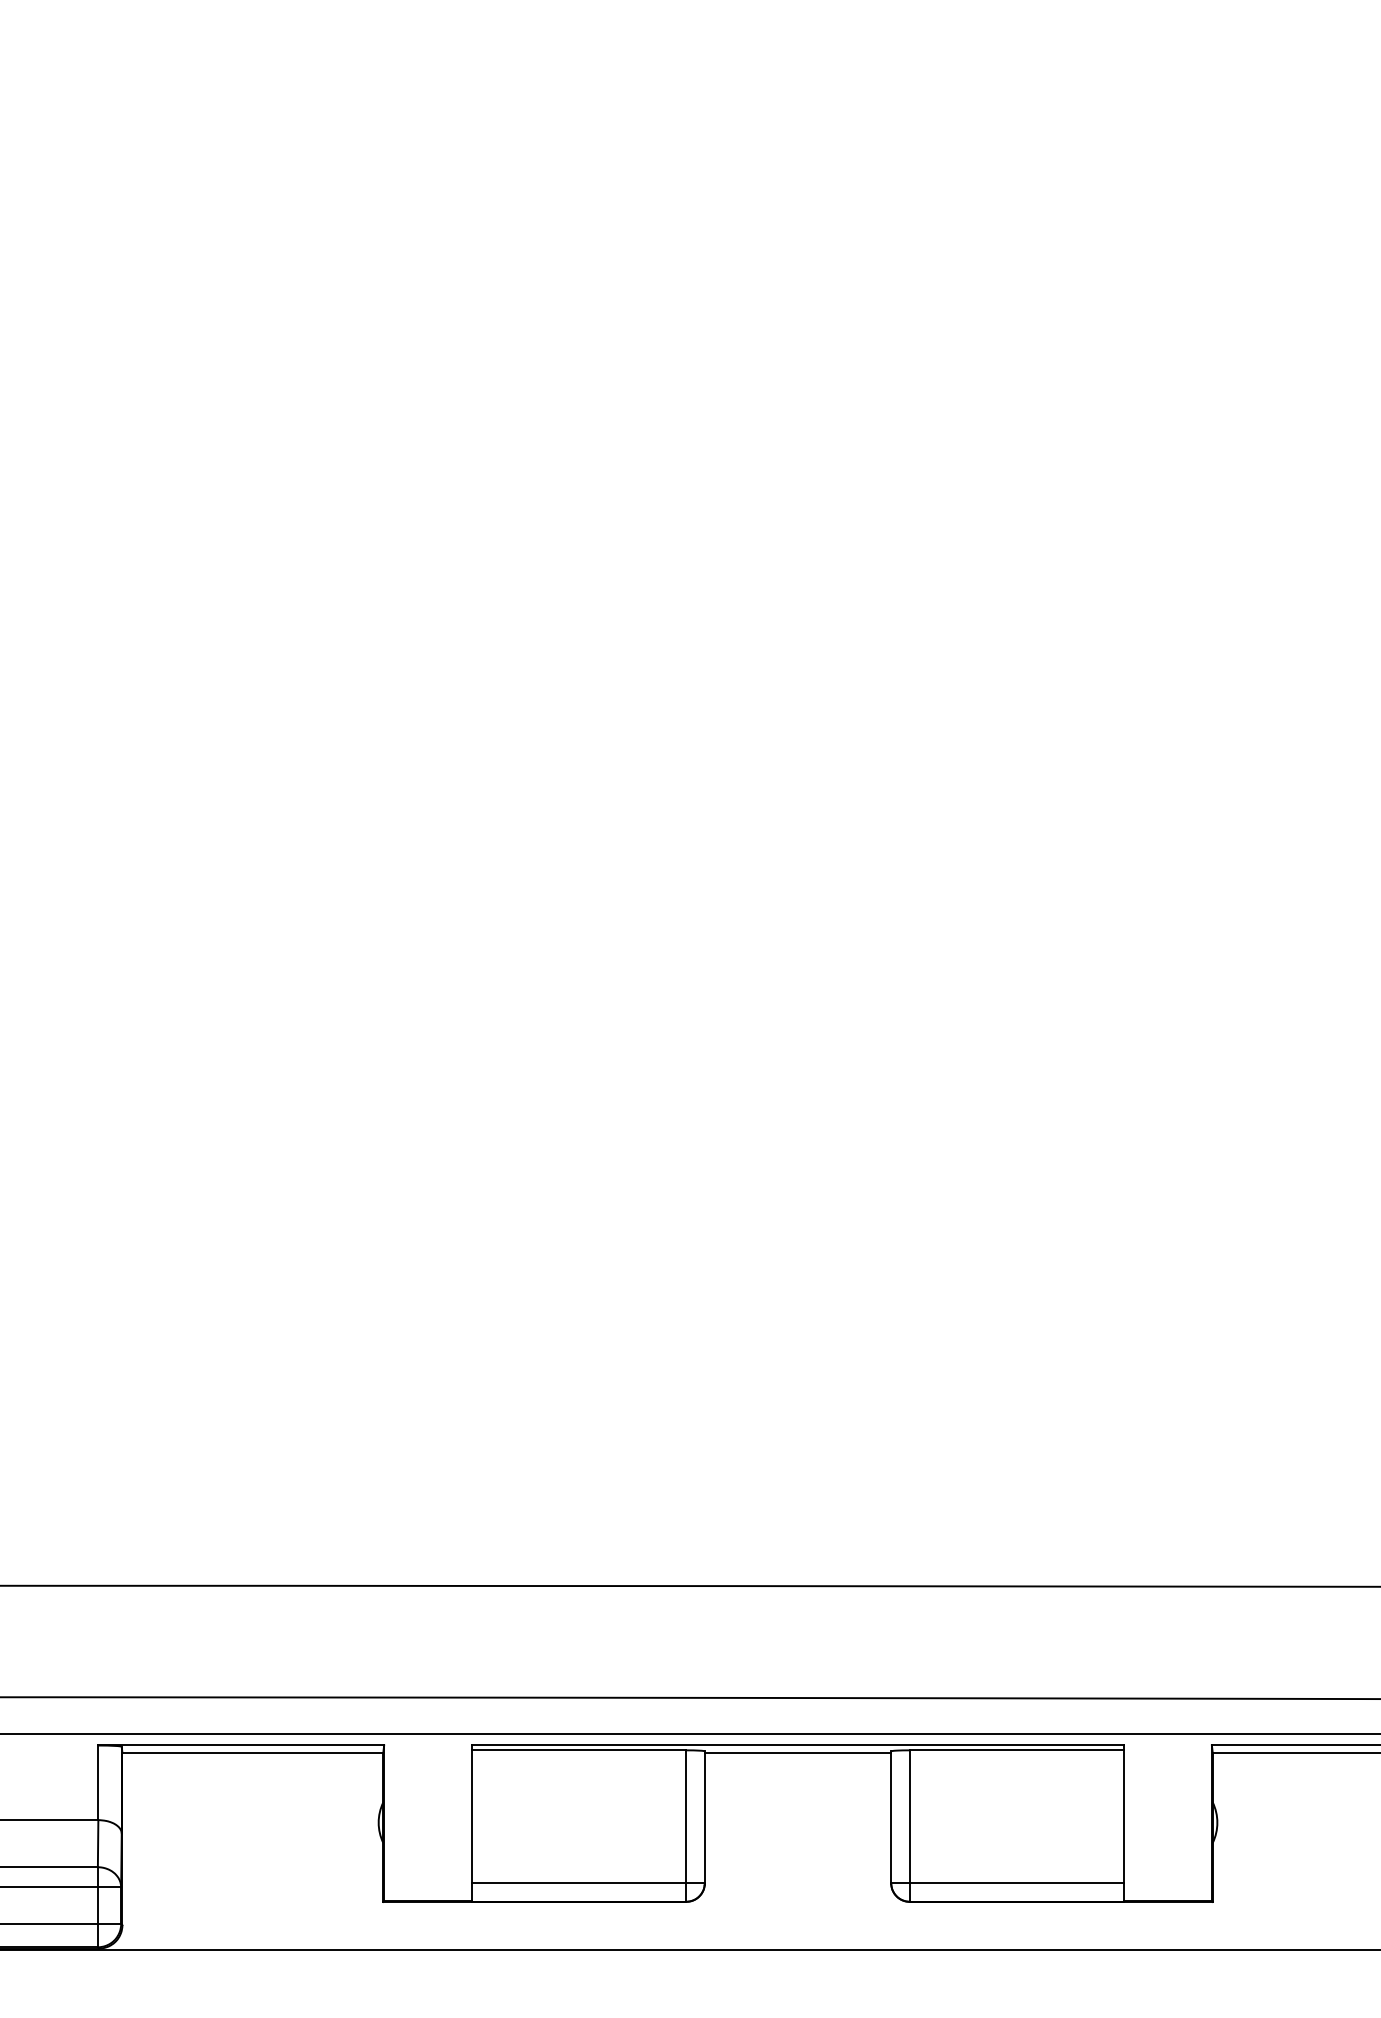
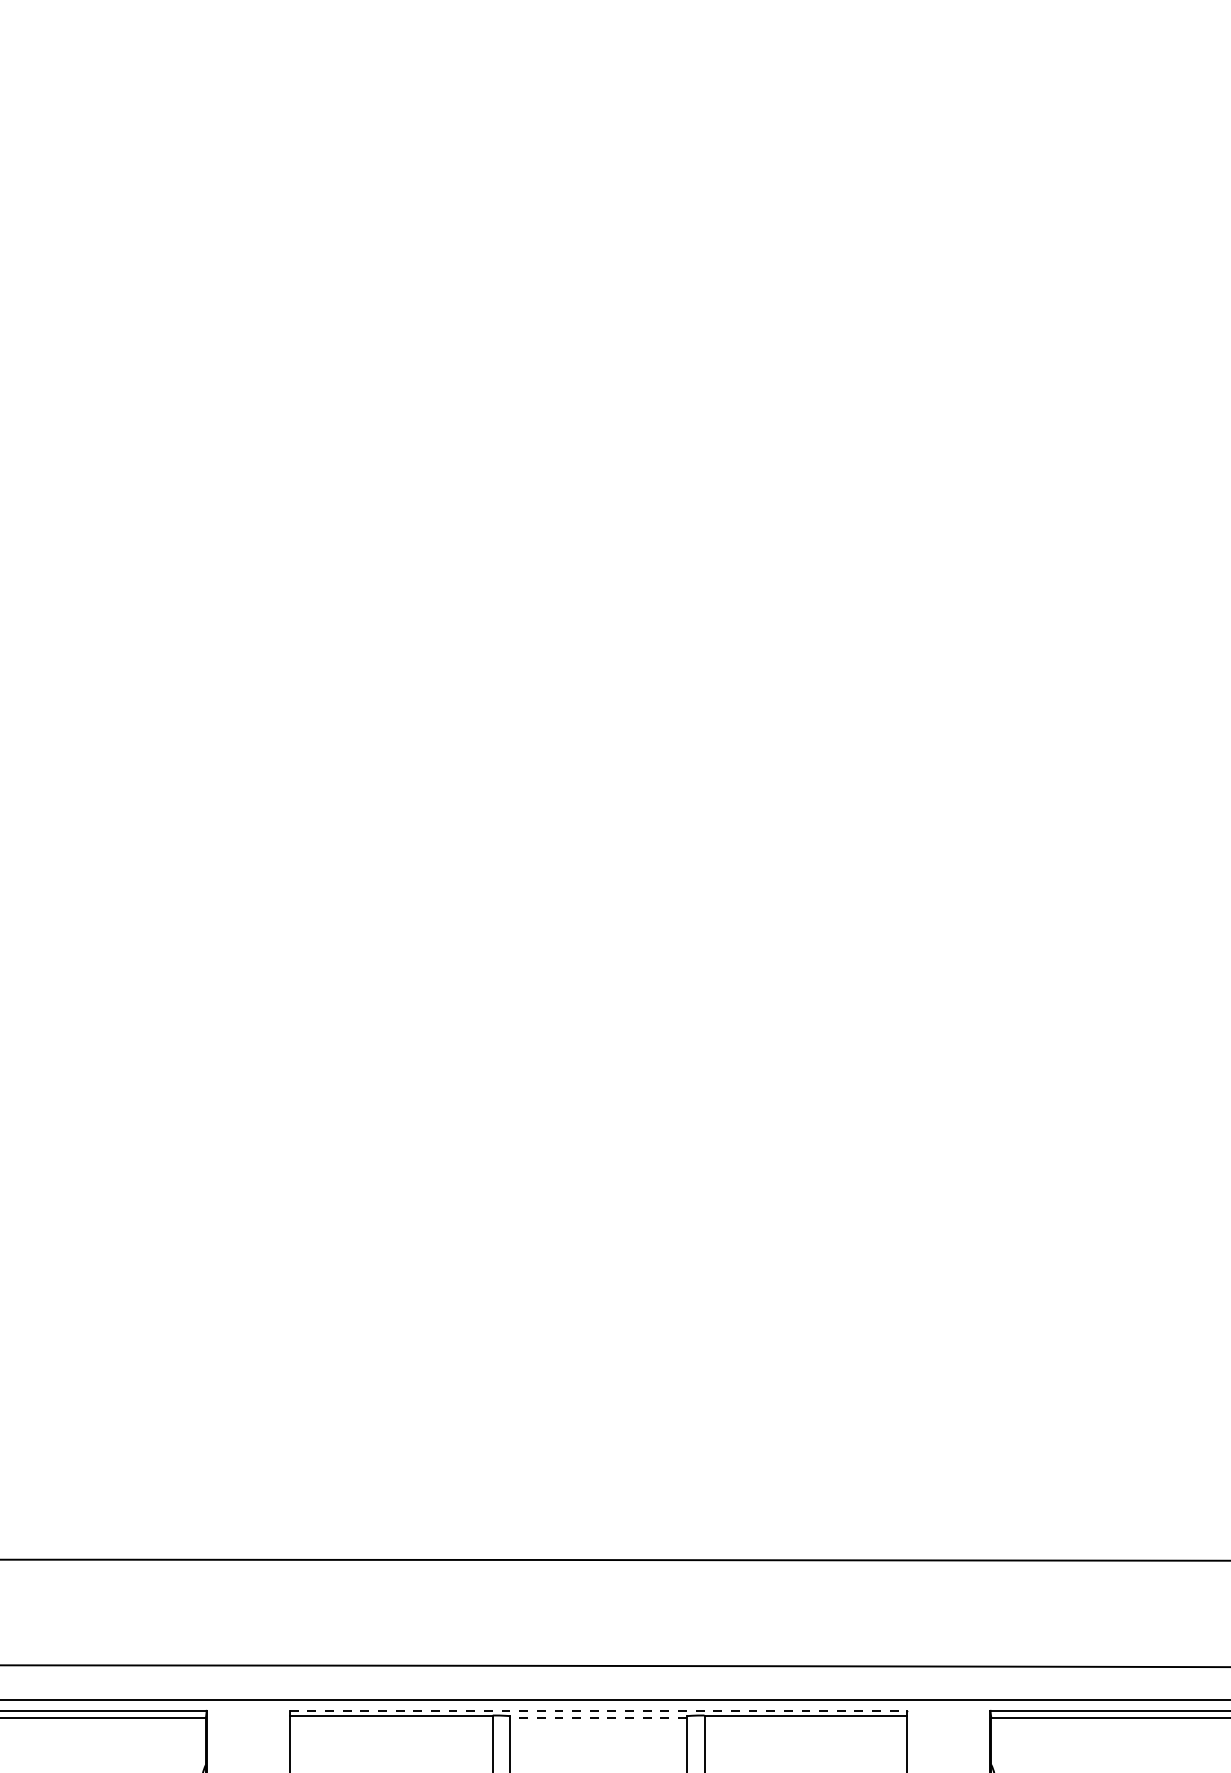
line: (798, 1745) -> (599, 1710), solid -> dashed
line: (797, 1752) -> (598, 1717), solid -> dashed

